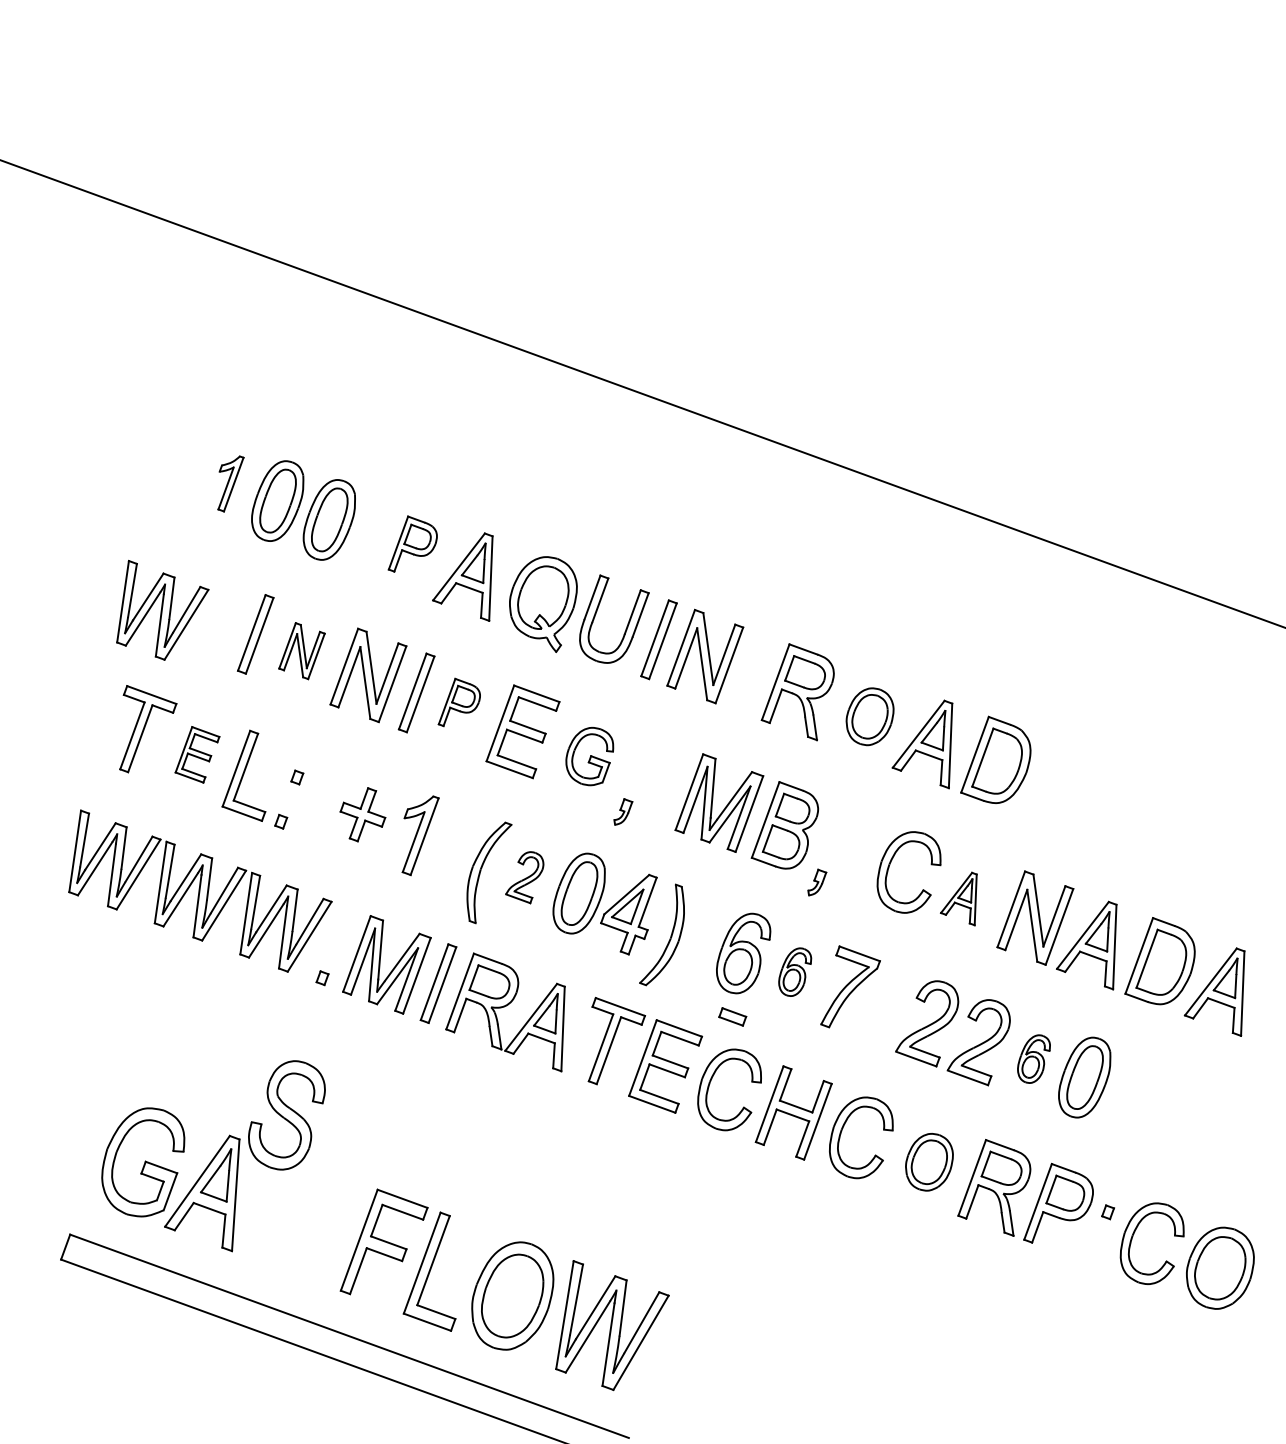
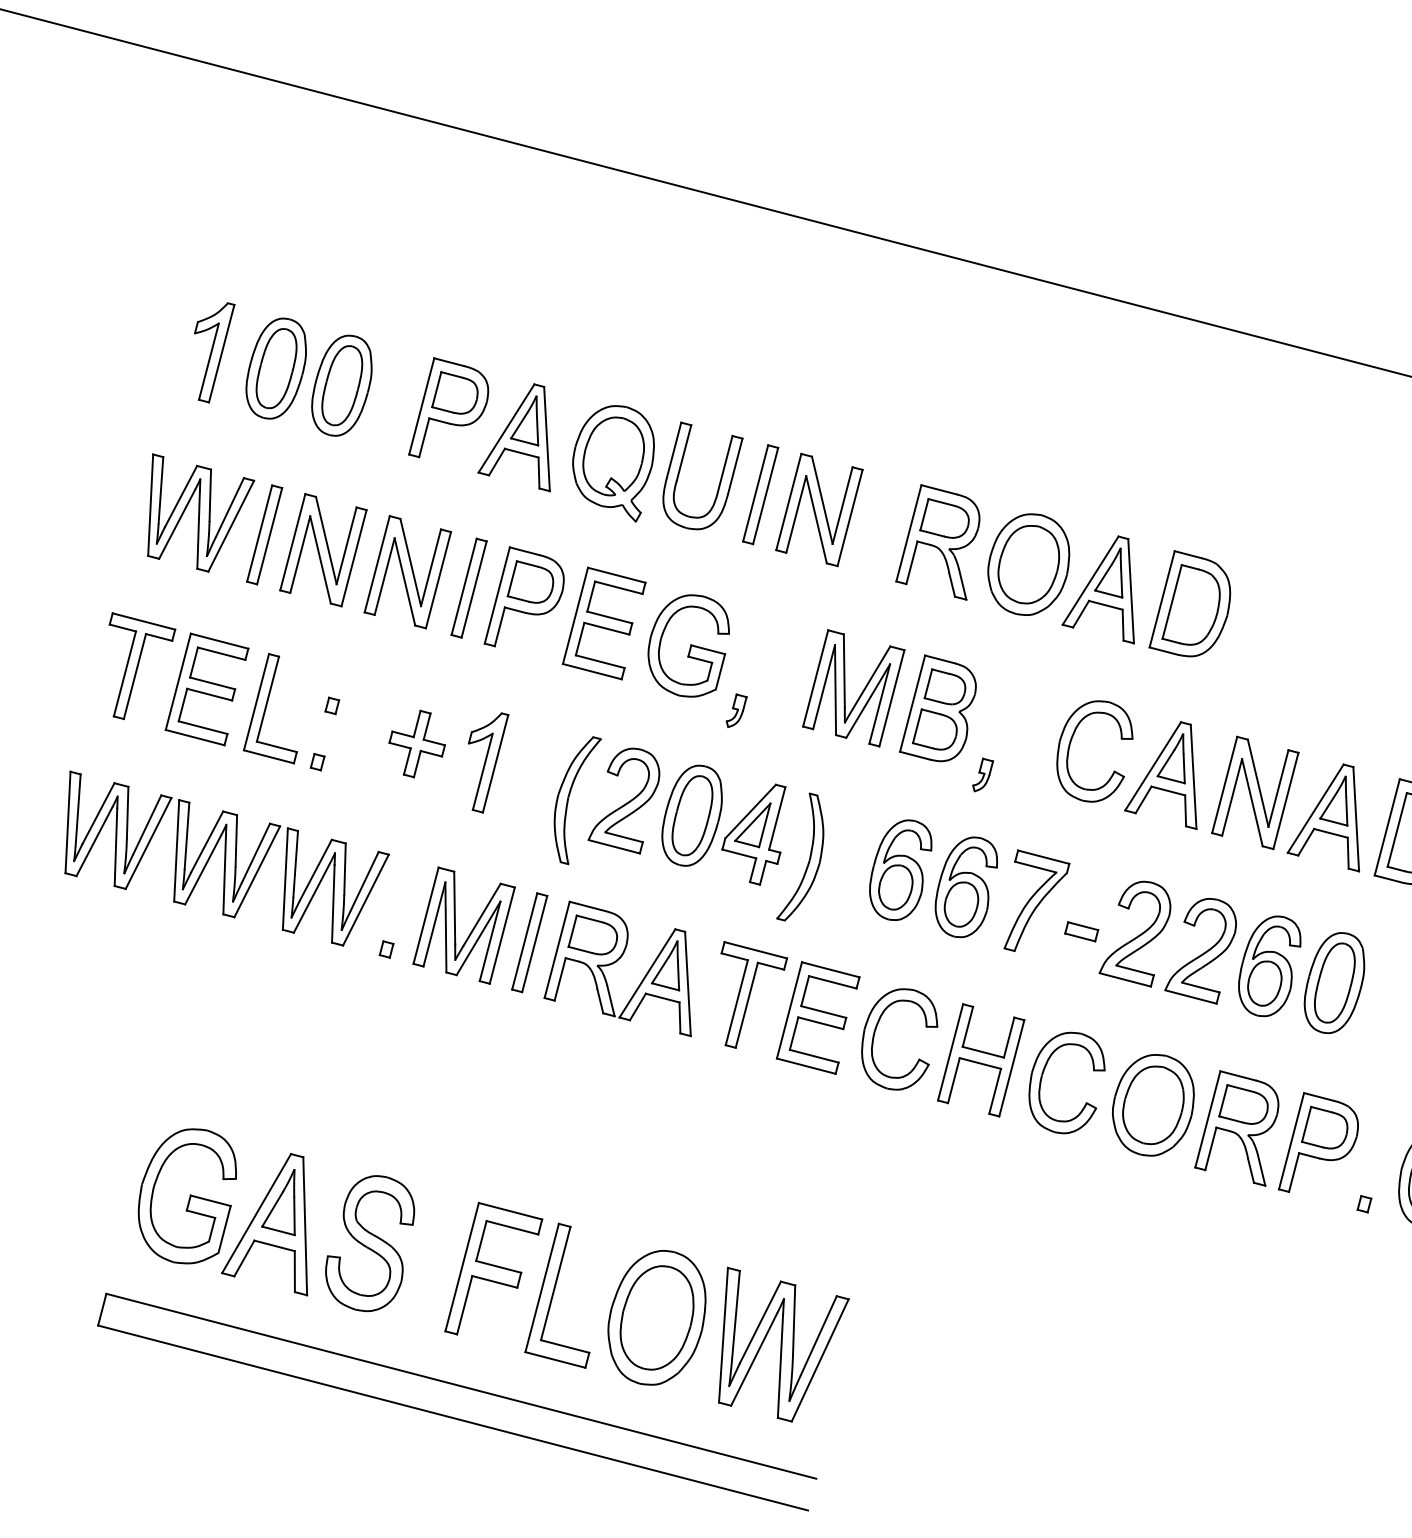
part: (230, 483) -> (216, 352), size x1.43
part: (412, 543) -> (446, 405), size x1.43
part: (162, 610) -> (200, 511), moved
part: (301, 650) -> (322, 549), size x1.67
part: (459, 702) -> (522, 594), size x1.67
part: (869, 716) -> (1028, 564), size x1.43
part: (197, 754) -> (207, 689), size x1.67
part: (589, 756) -> (688, 646), size x1.43
part: (524, 877) -> (623, 802), size x1.67
part: (958, 898) -> (1158, 777), size x1.67
part: (794, 971) -> (965, 886), size x1.67
part: (732, 1016) -> (1081, 931), moved
part: (1033, 1058) -> (1269, 965), size x1.67
part: (286, 1115) -> (369, 1243), moved
part: (929, 1161) -> (1153, 1104), size x1.43
part: (1108, 1212) -> (1364, 1204), moved

